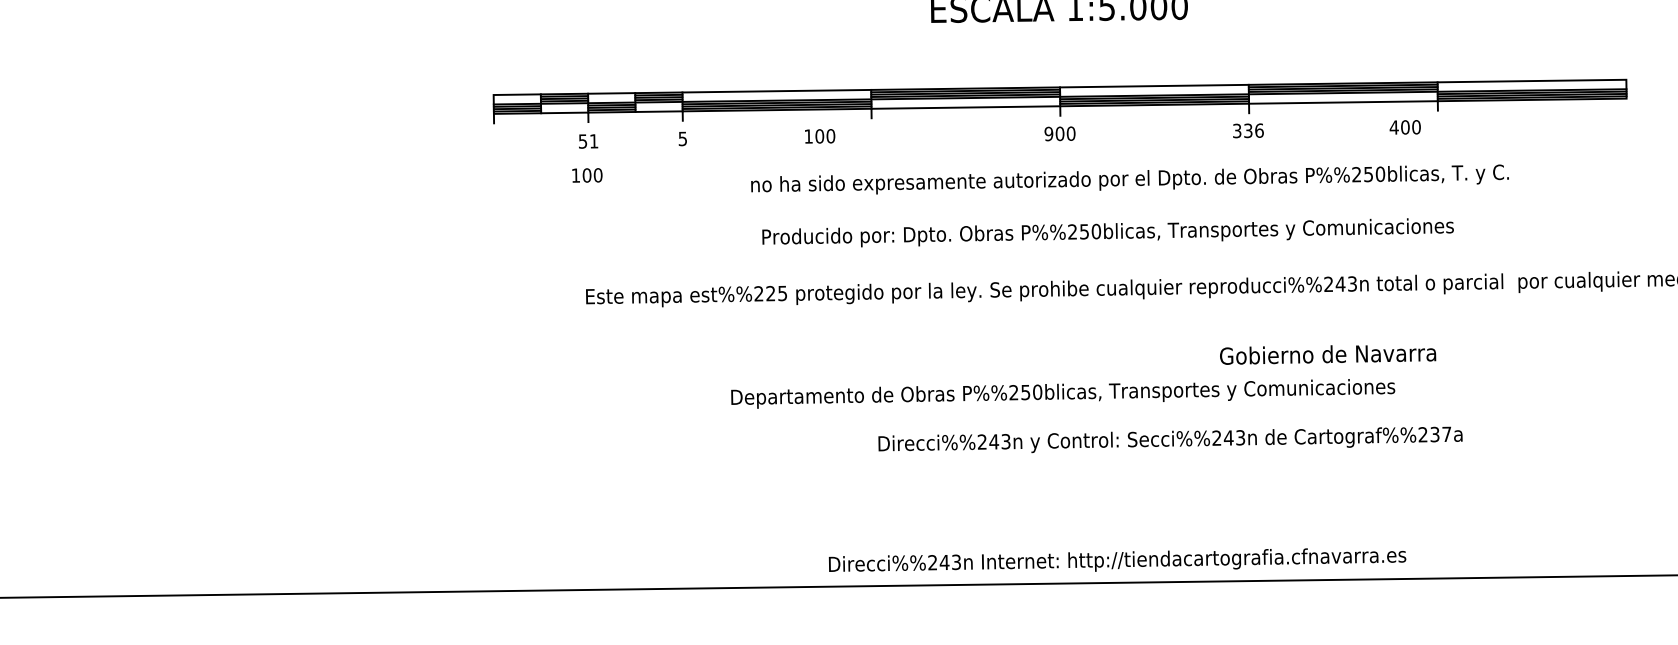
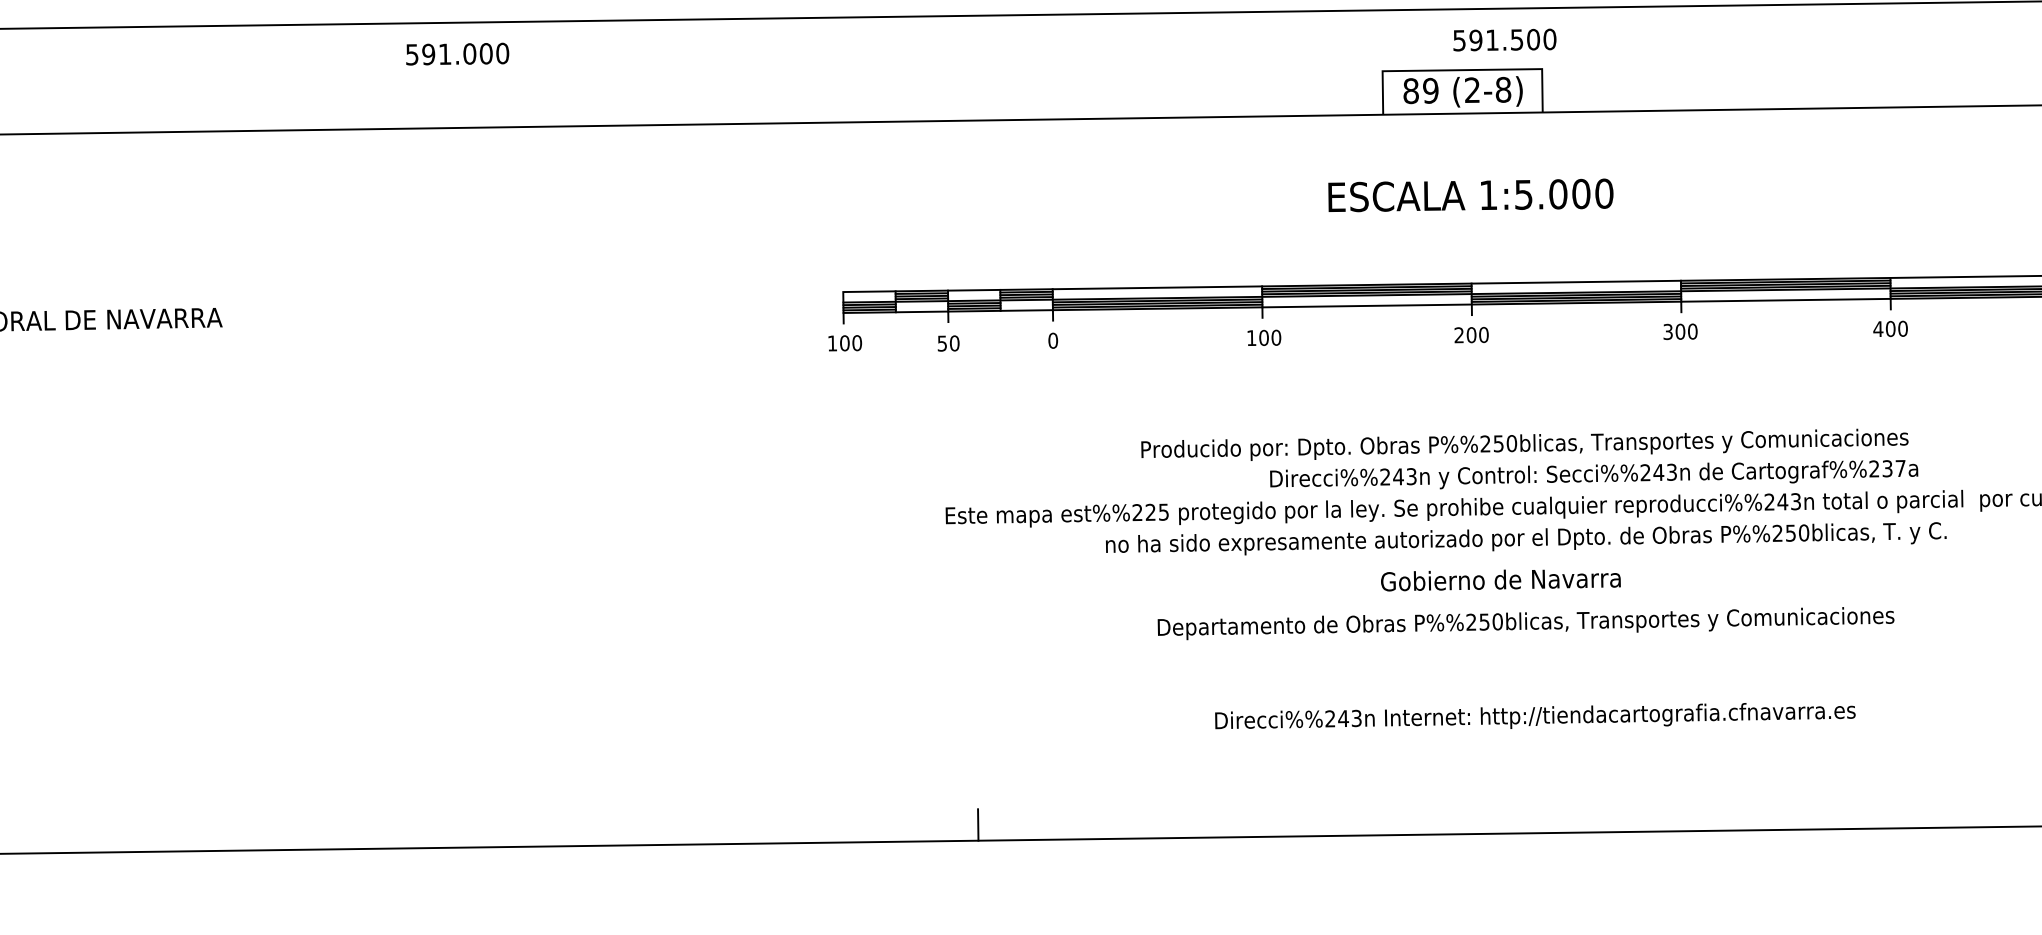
text: (1405, 126) -> (1890, 328), moved
text: (1253, 130) -> (1686, 331), 336 -> 300
text: (1049, 134) -> (1459, 335), 900 -> 200
text: (820, 135) -> (1264, 337), moved
text: (683, 138) -> (1053, 340), 5 -> 0
text: (593, 141) -> (954, 343), 51 -> 50
text: (587, 175) -> (845, 343), moved
text: (1130, 179) -> (1526, 538), moved
text: (1327, 355) -> (1500, 580), moved
text: (1062, 393) -> (1525, 623), moved
text: (1170, 439) -> (1594, 474), moved
text: (1117, 560) -> (1535, 716), moved
line: (615, 574) -> (978, 824), added

